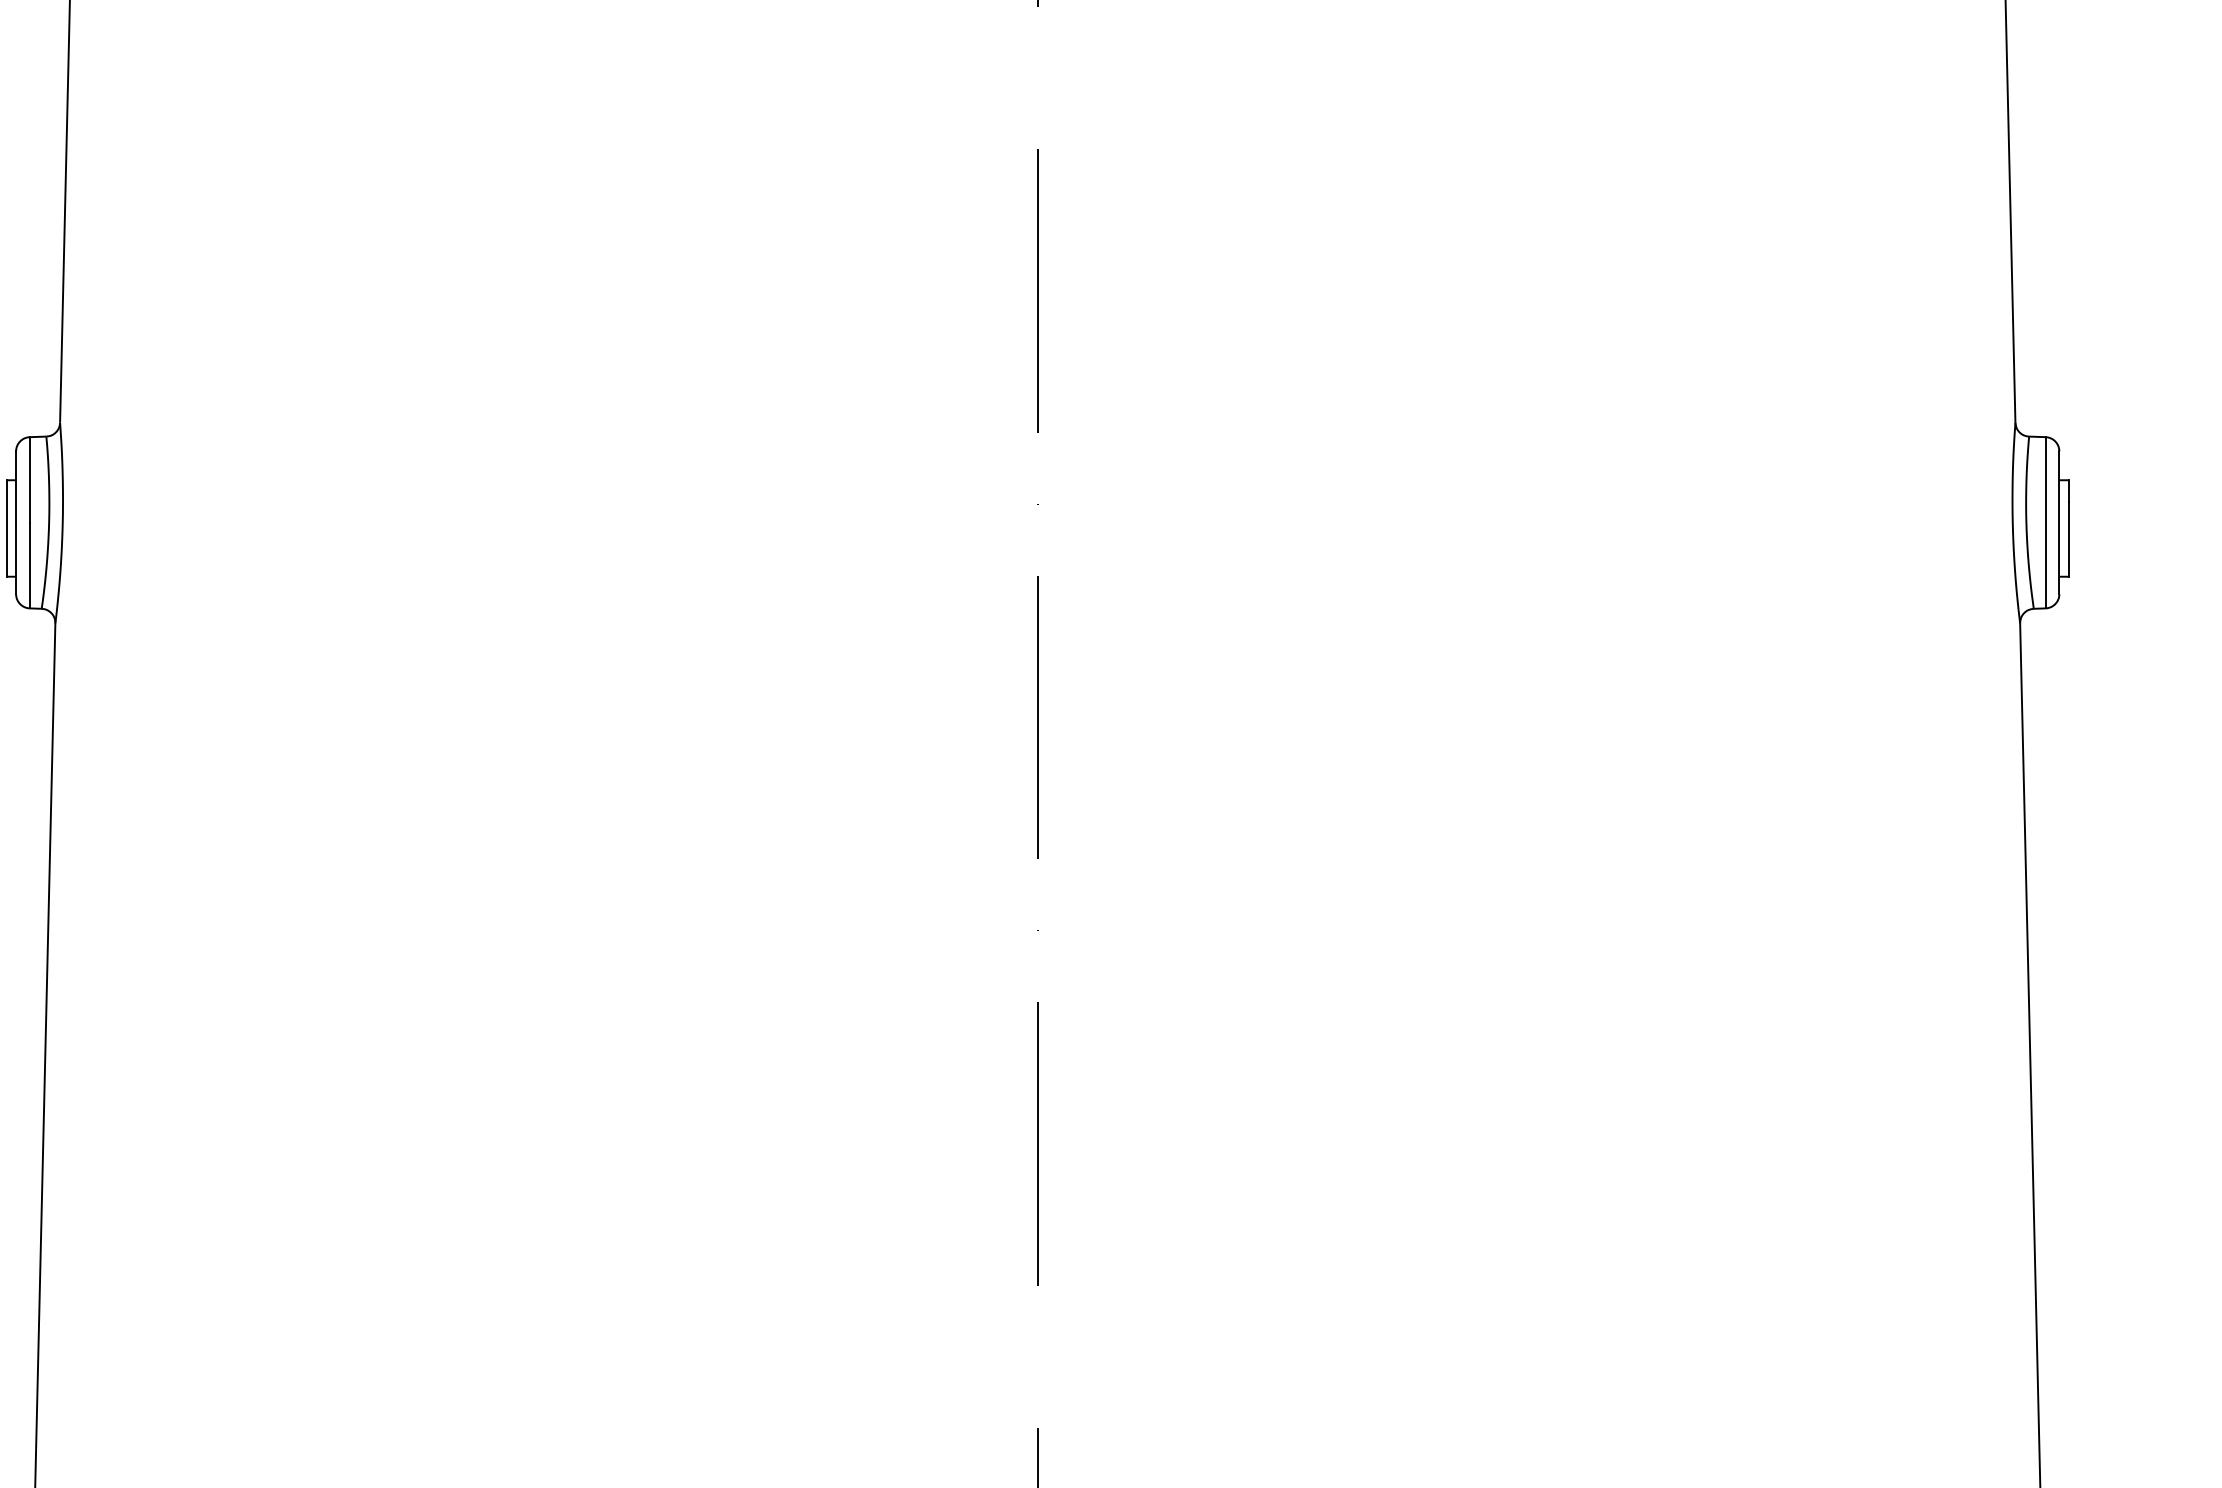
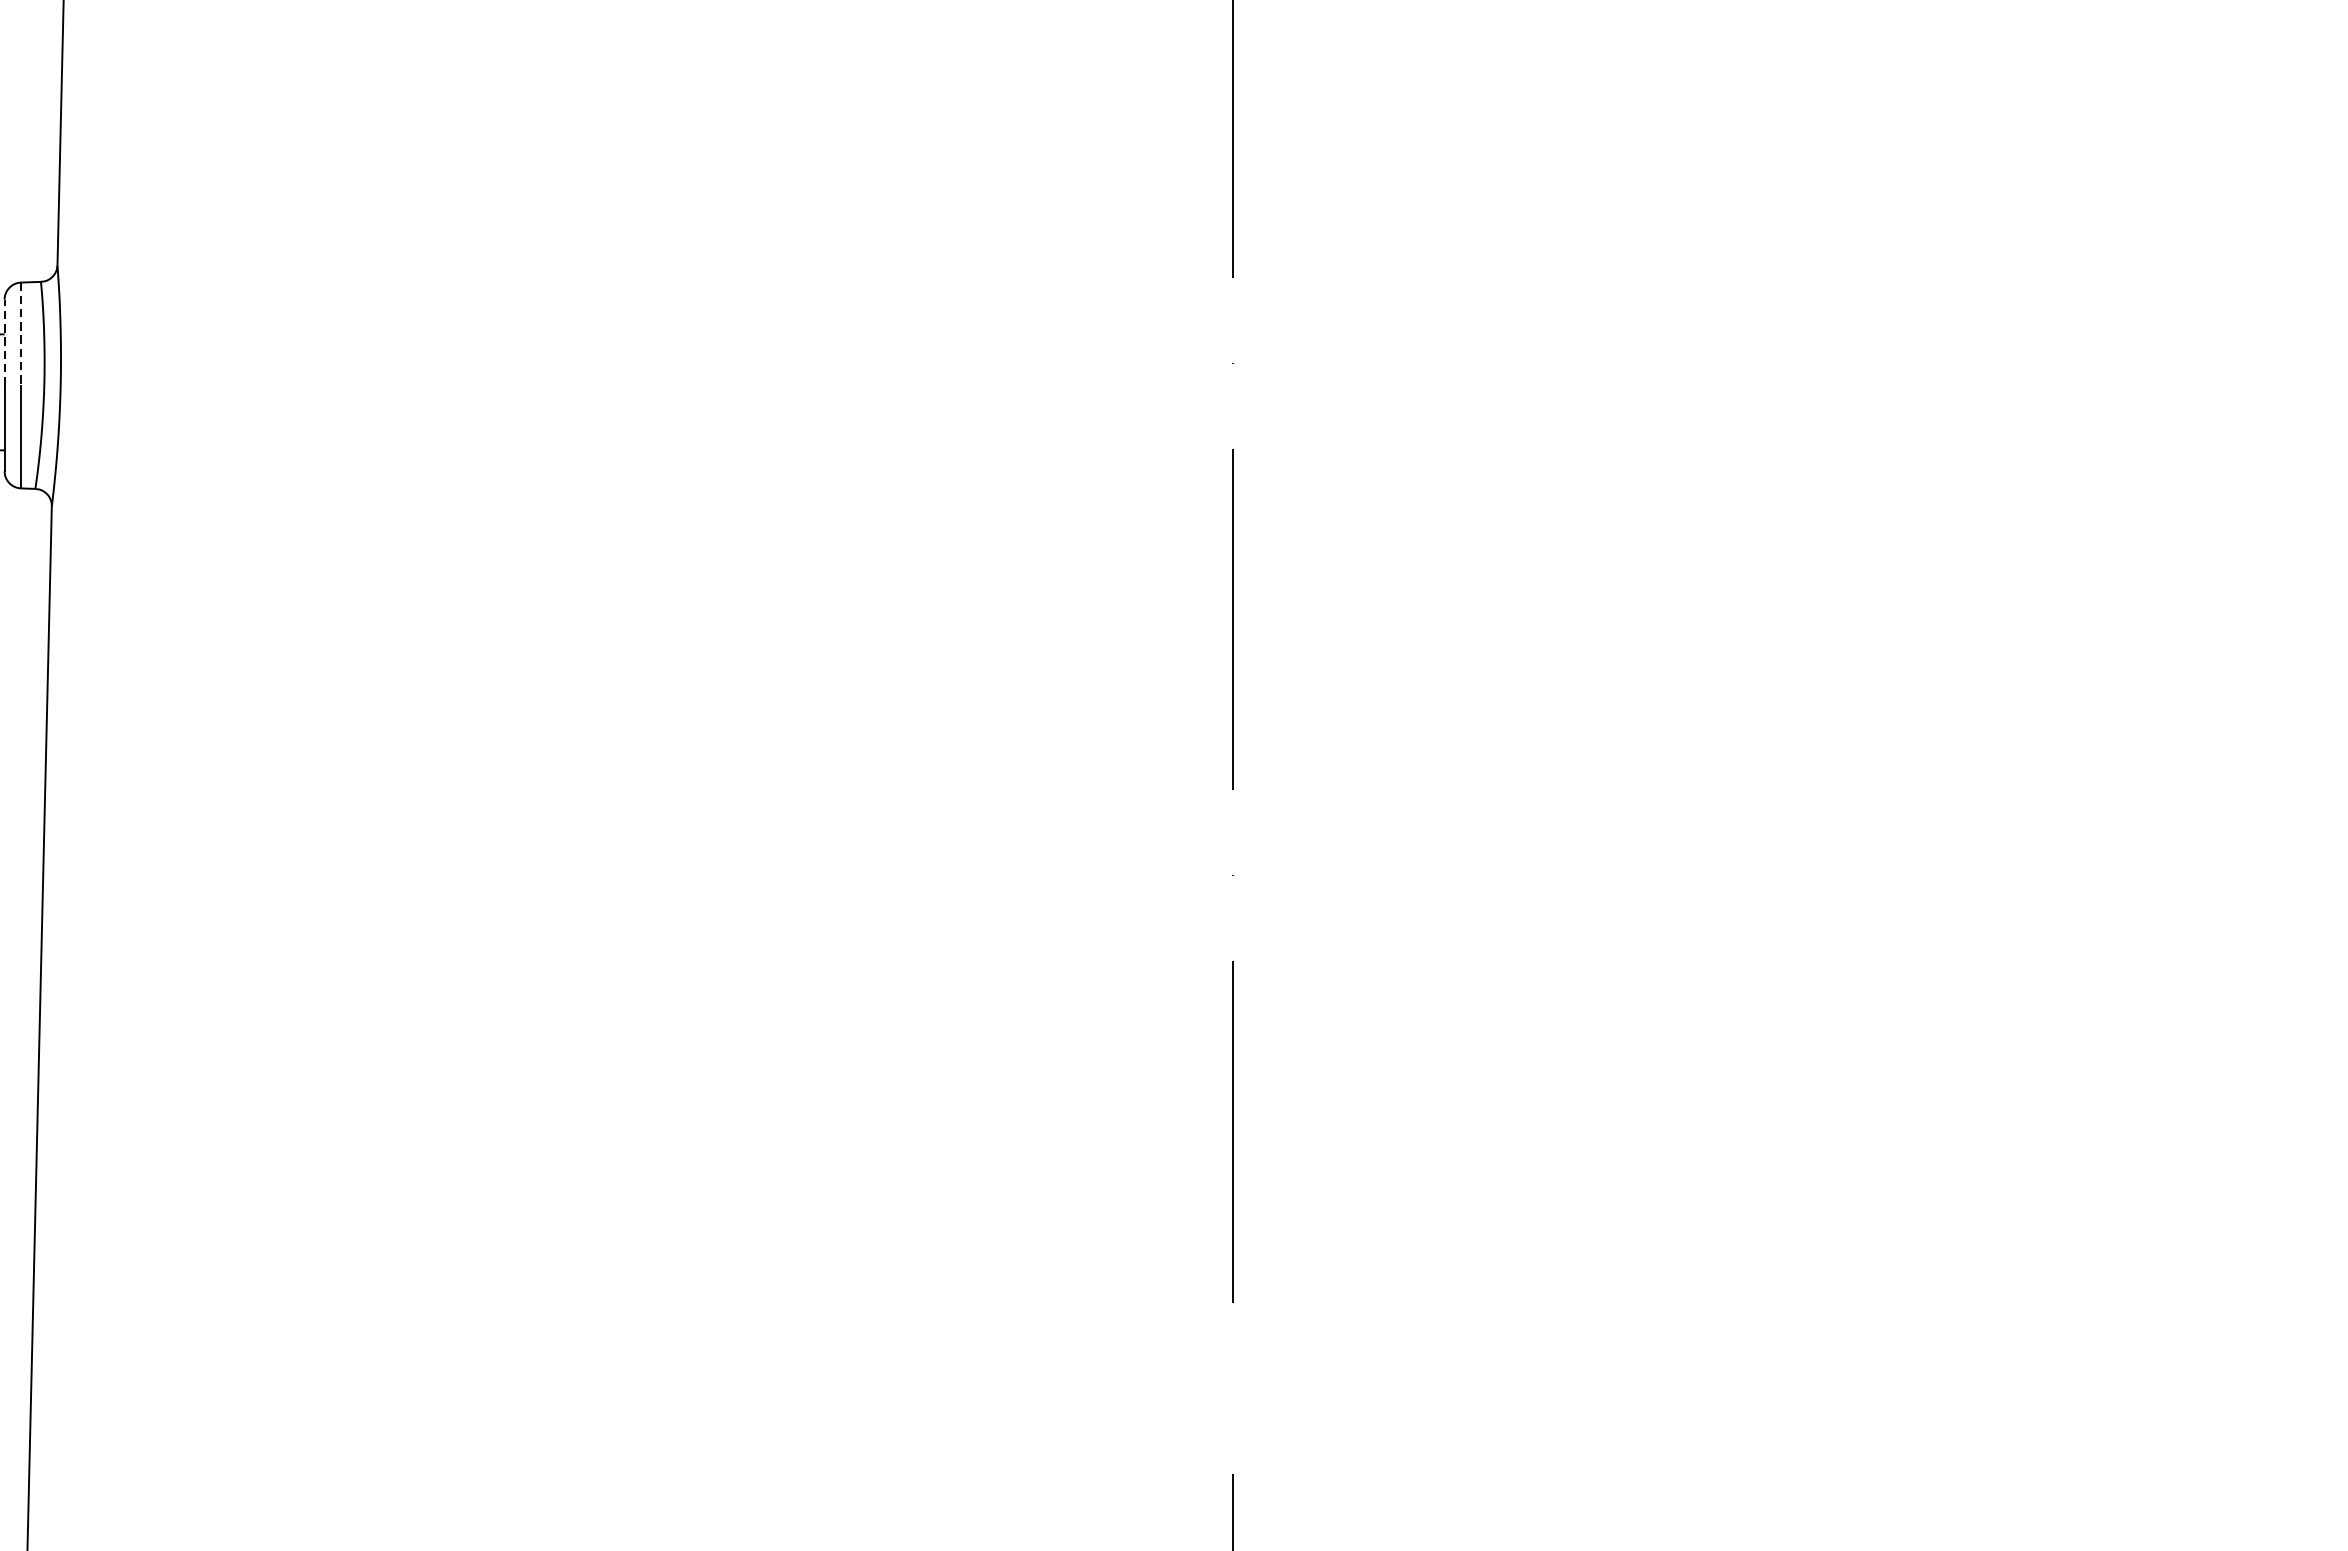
line: (29, 479) -> (20, 333), solid -> dashed
line: (16, 487) -> (5, 343), solid -> dashed

